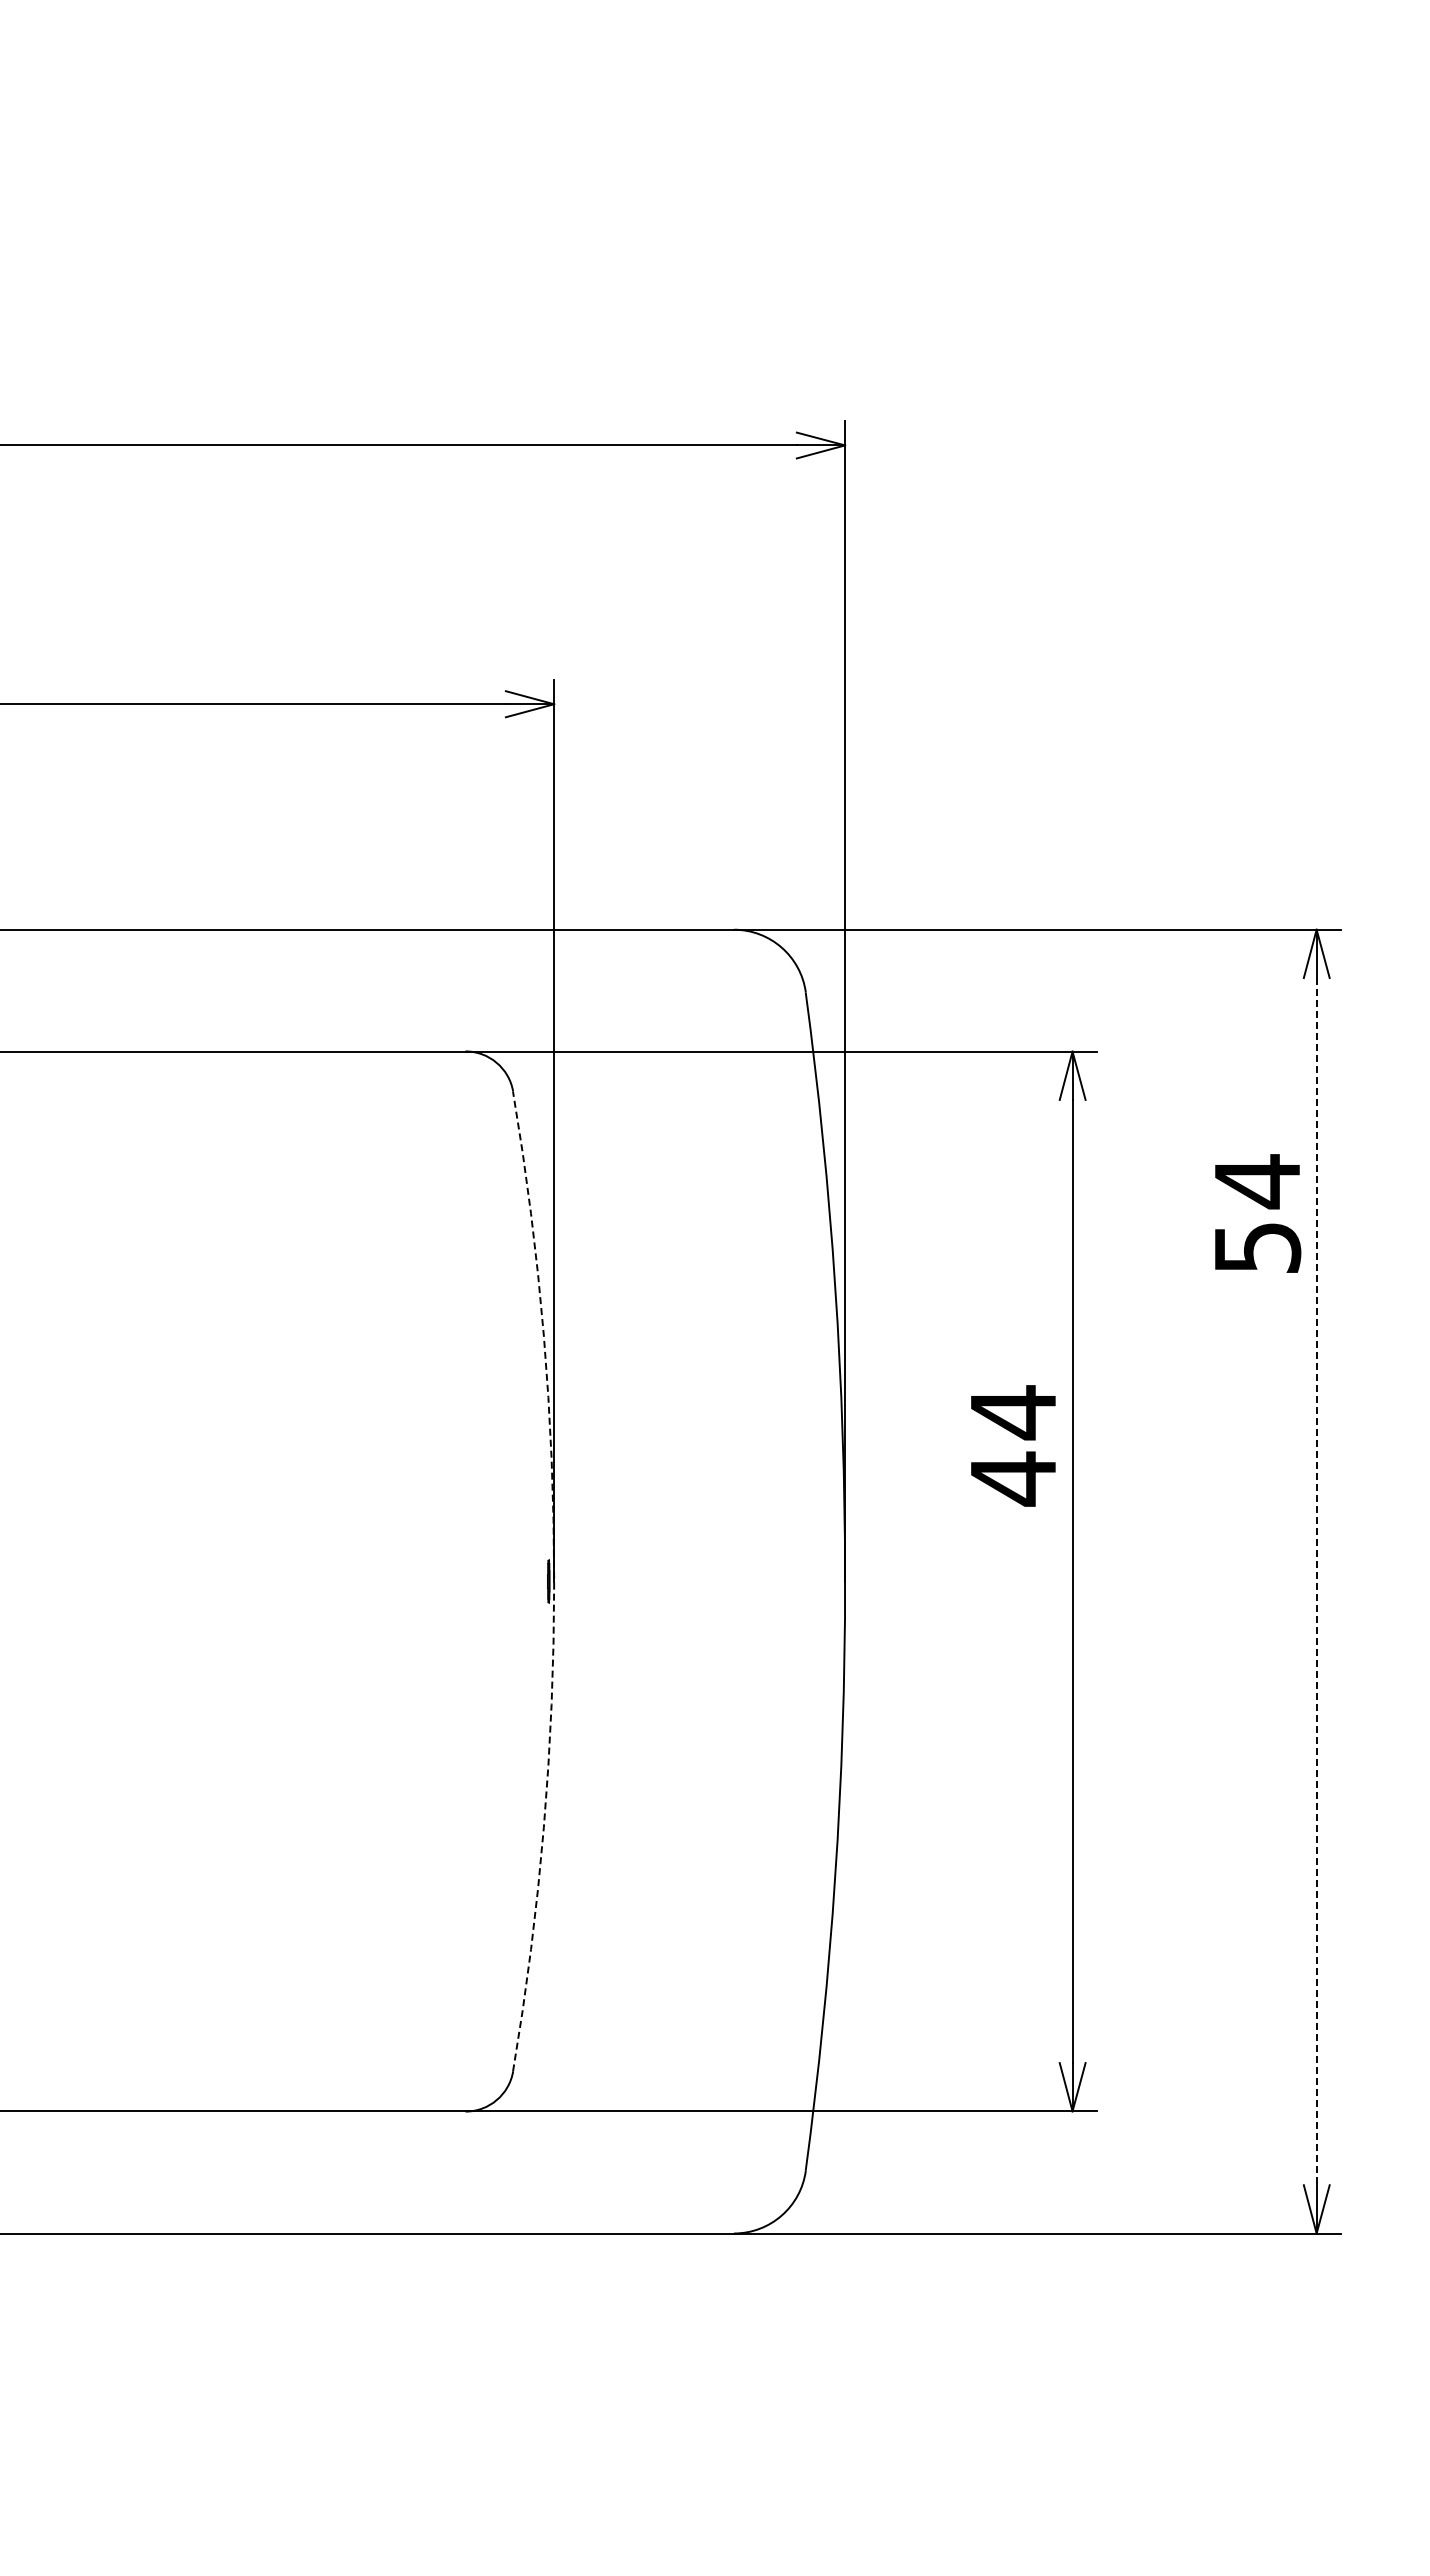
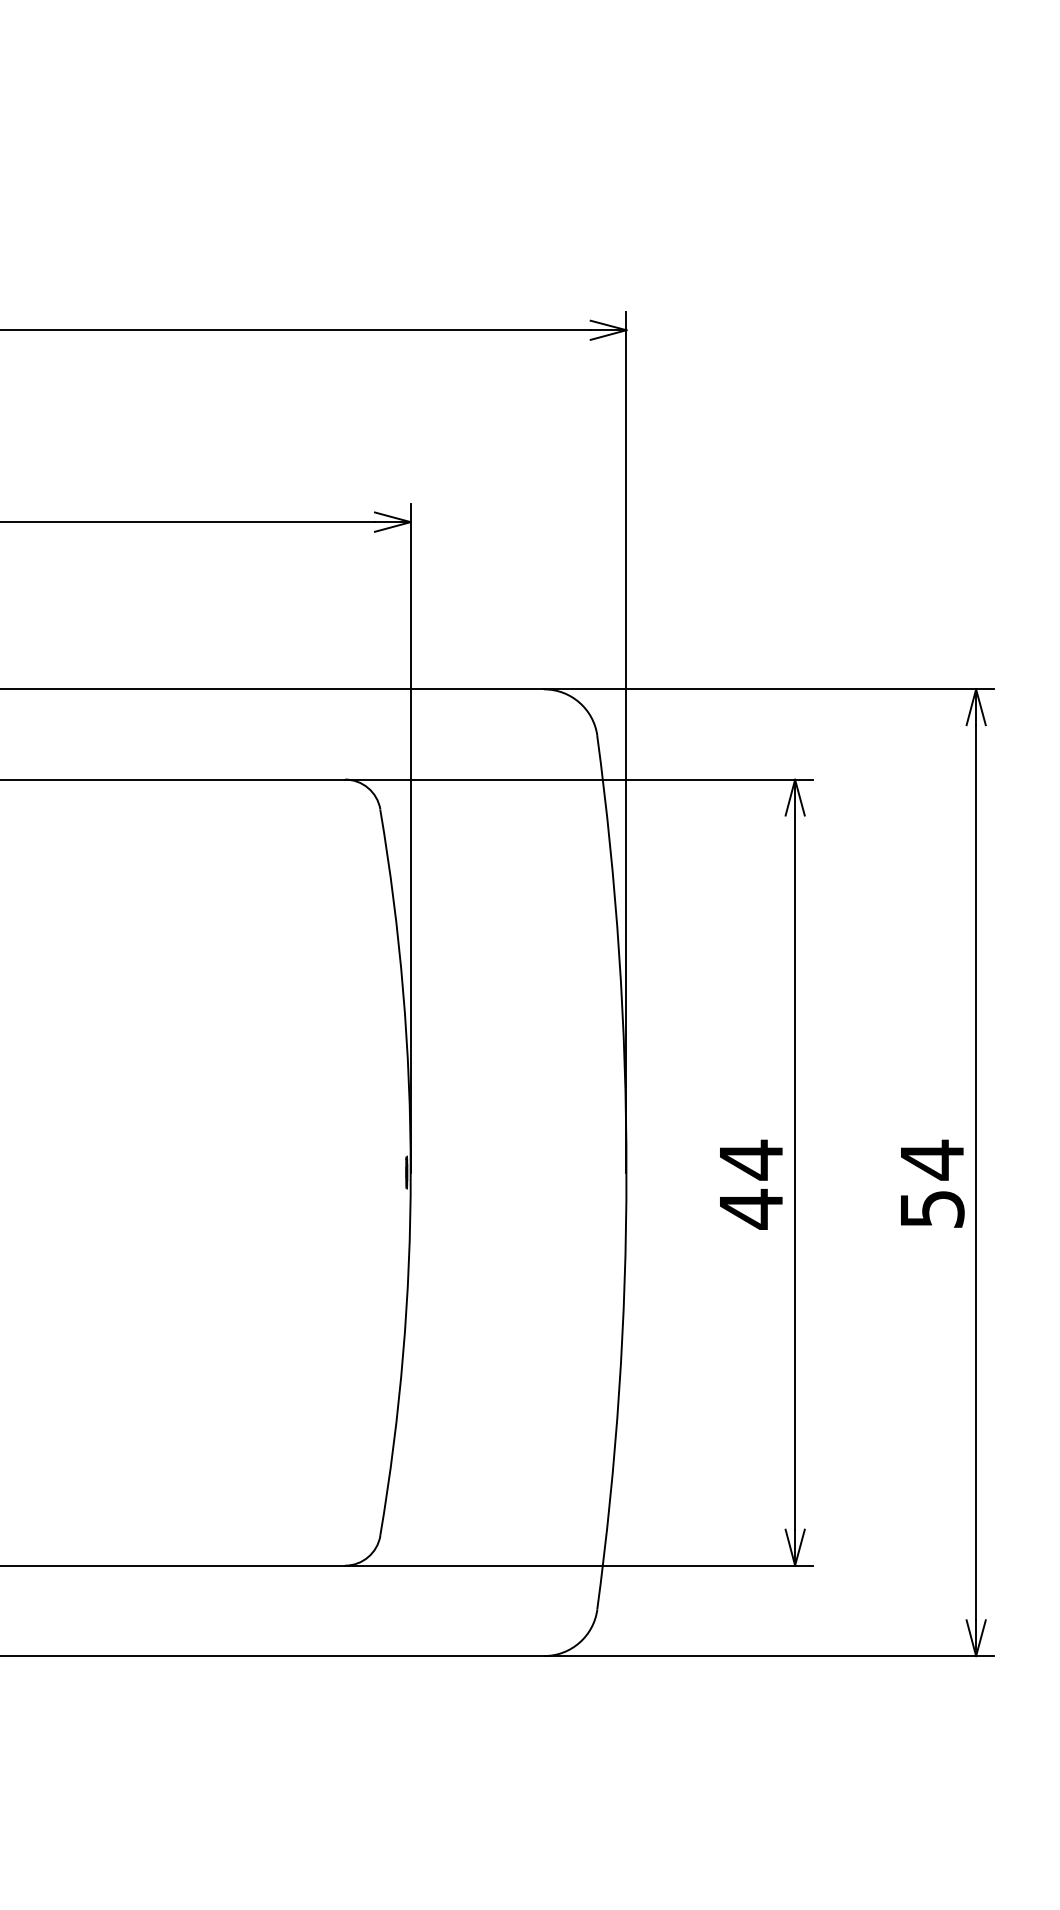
text: (1258, 1213) -> (933, 1183), moved
text: (1013, 1445) -> (751, 1184), moved
arc: (554, 1581) -> (410, 1172), dashed -> solid
line: (1316, 1581) -> (976, 1172), dashed -> solid

